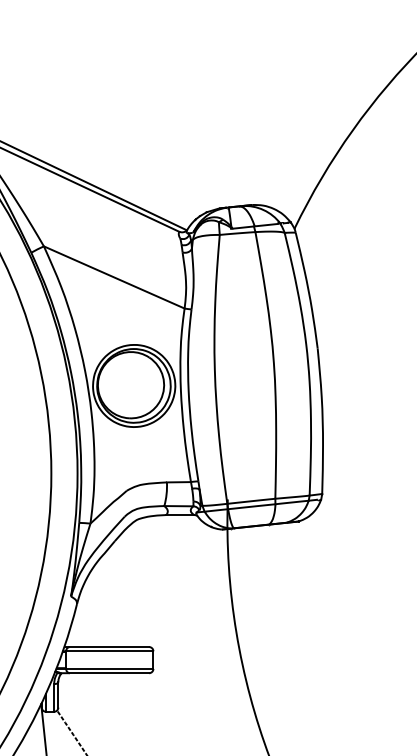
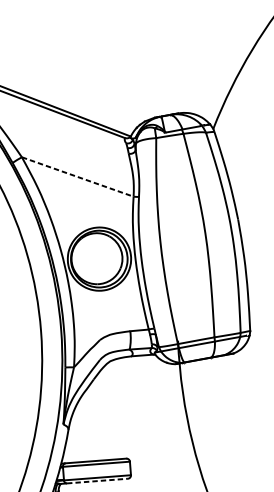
line: (114, 277) -> (77, 177), solid -> dashed
line: (109, 673) -> (97, 481), solid -> dashed

